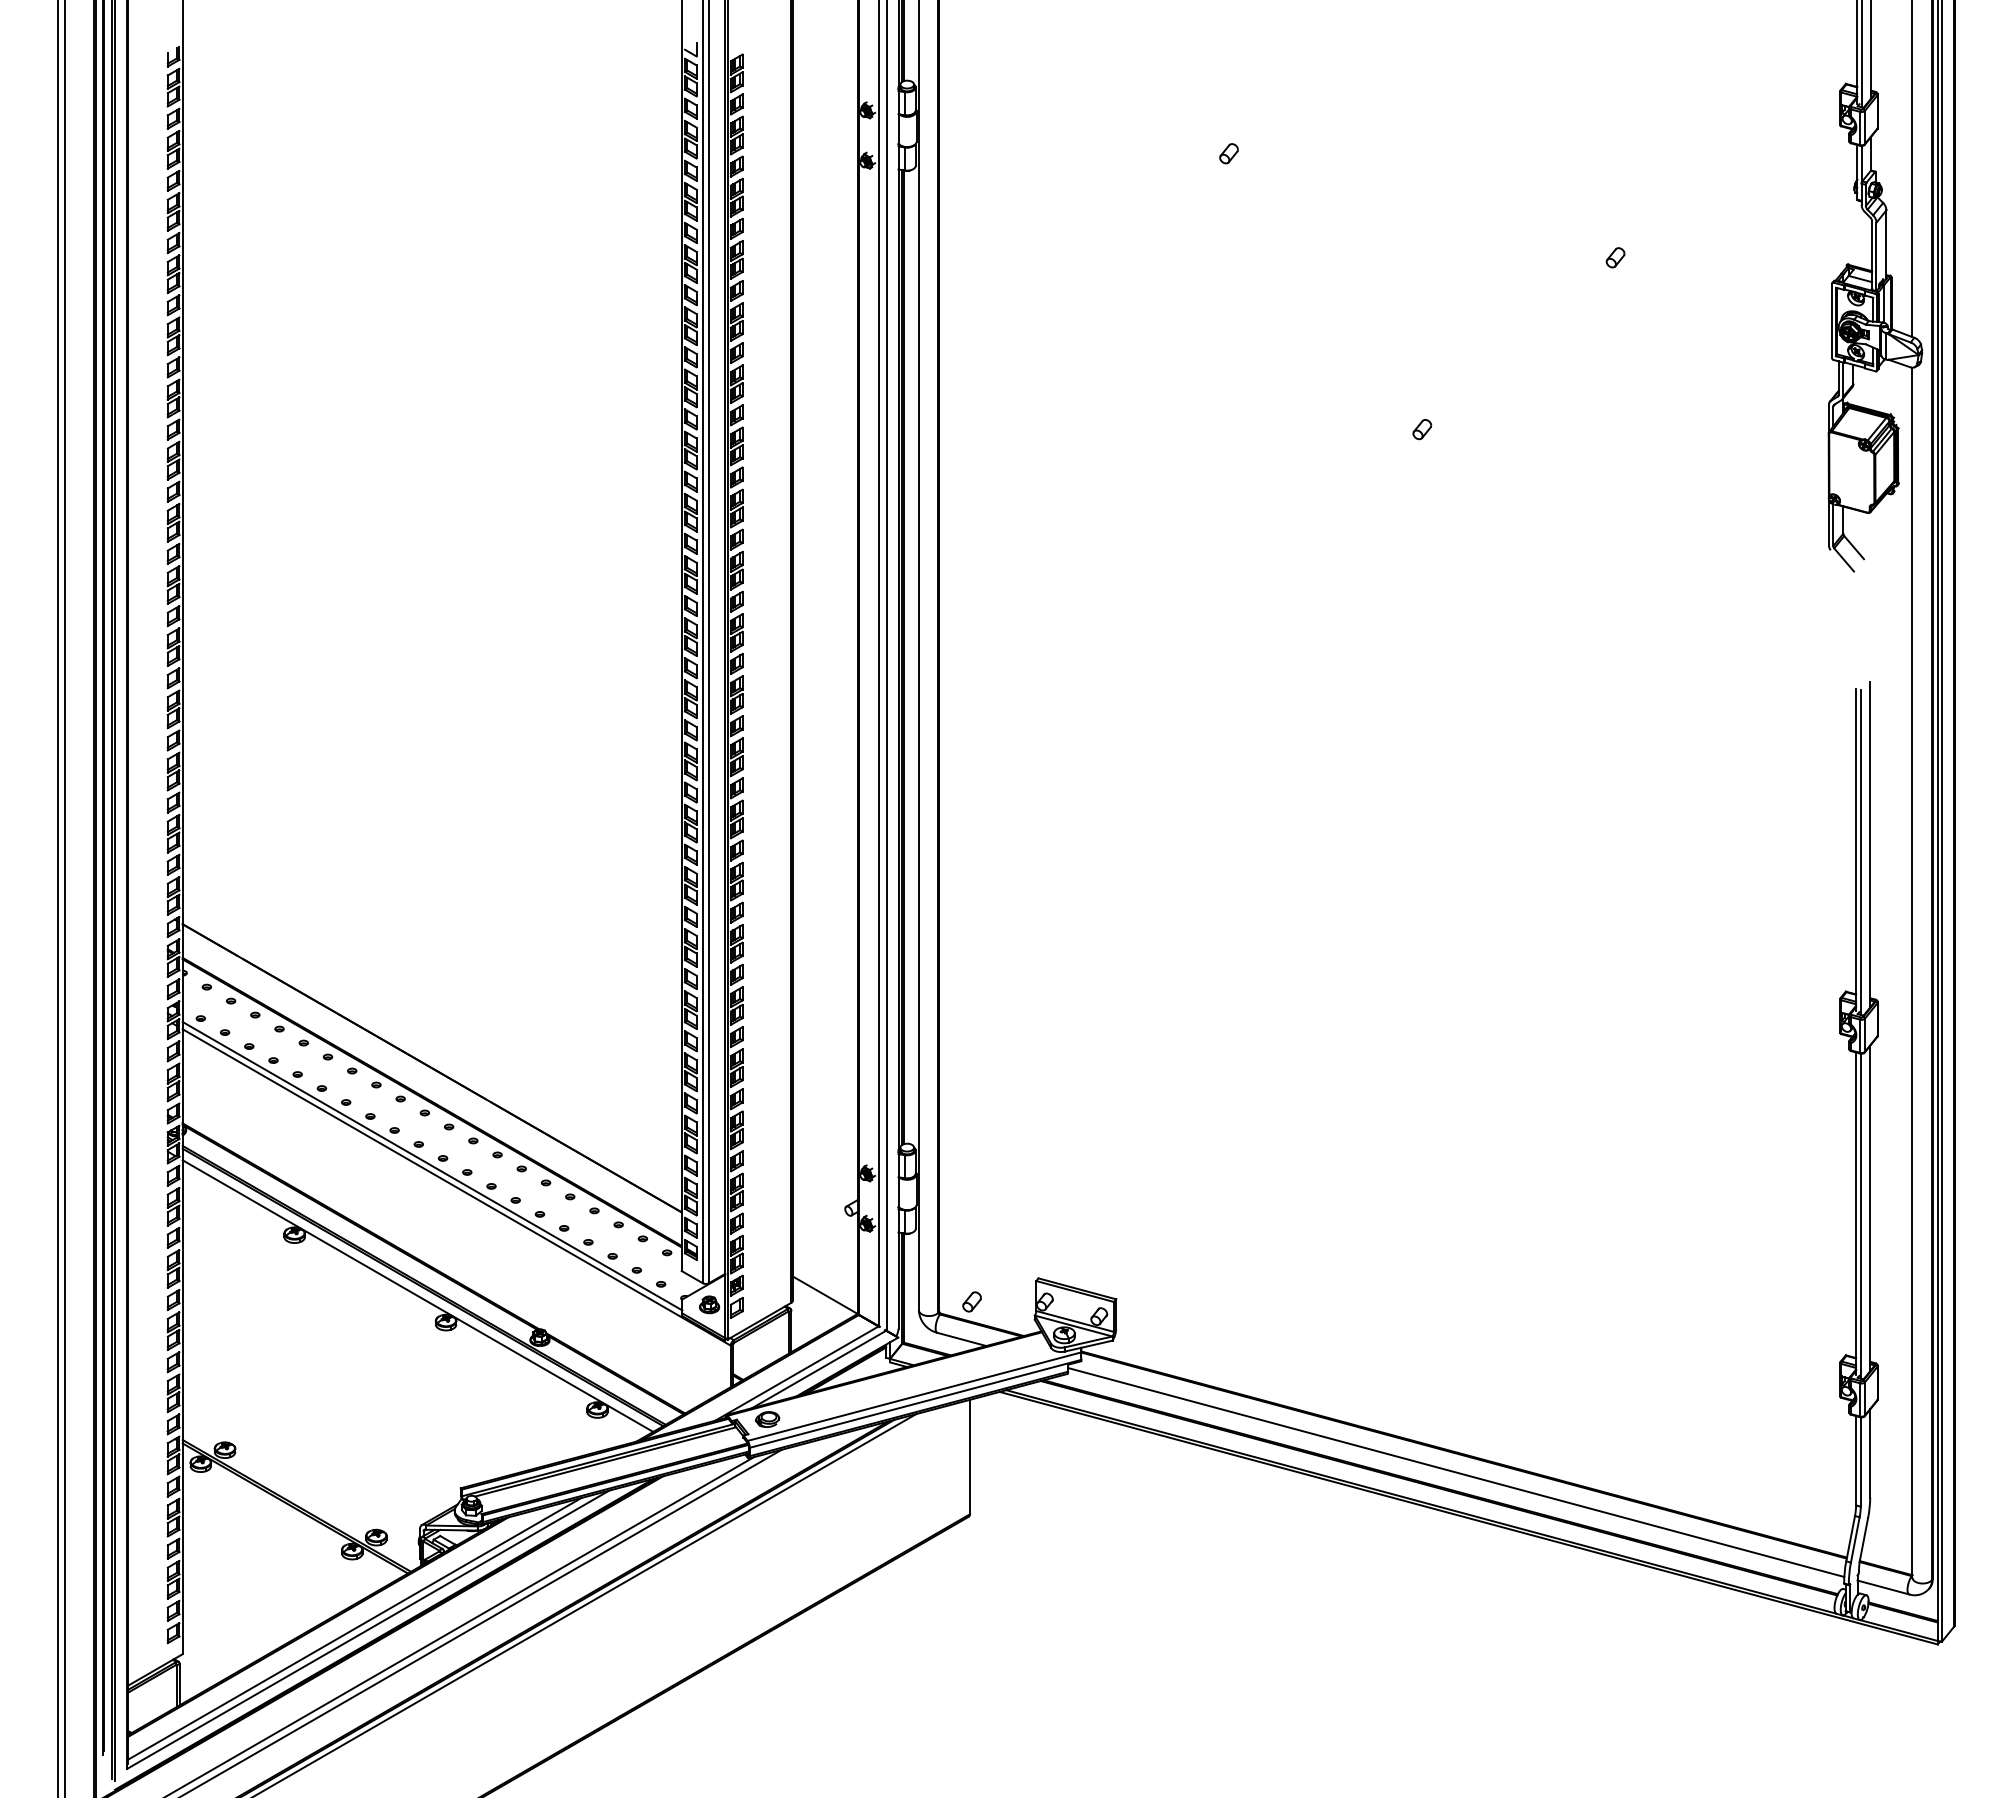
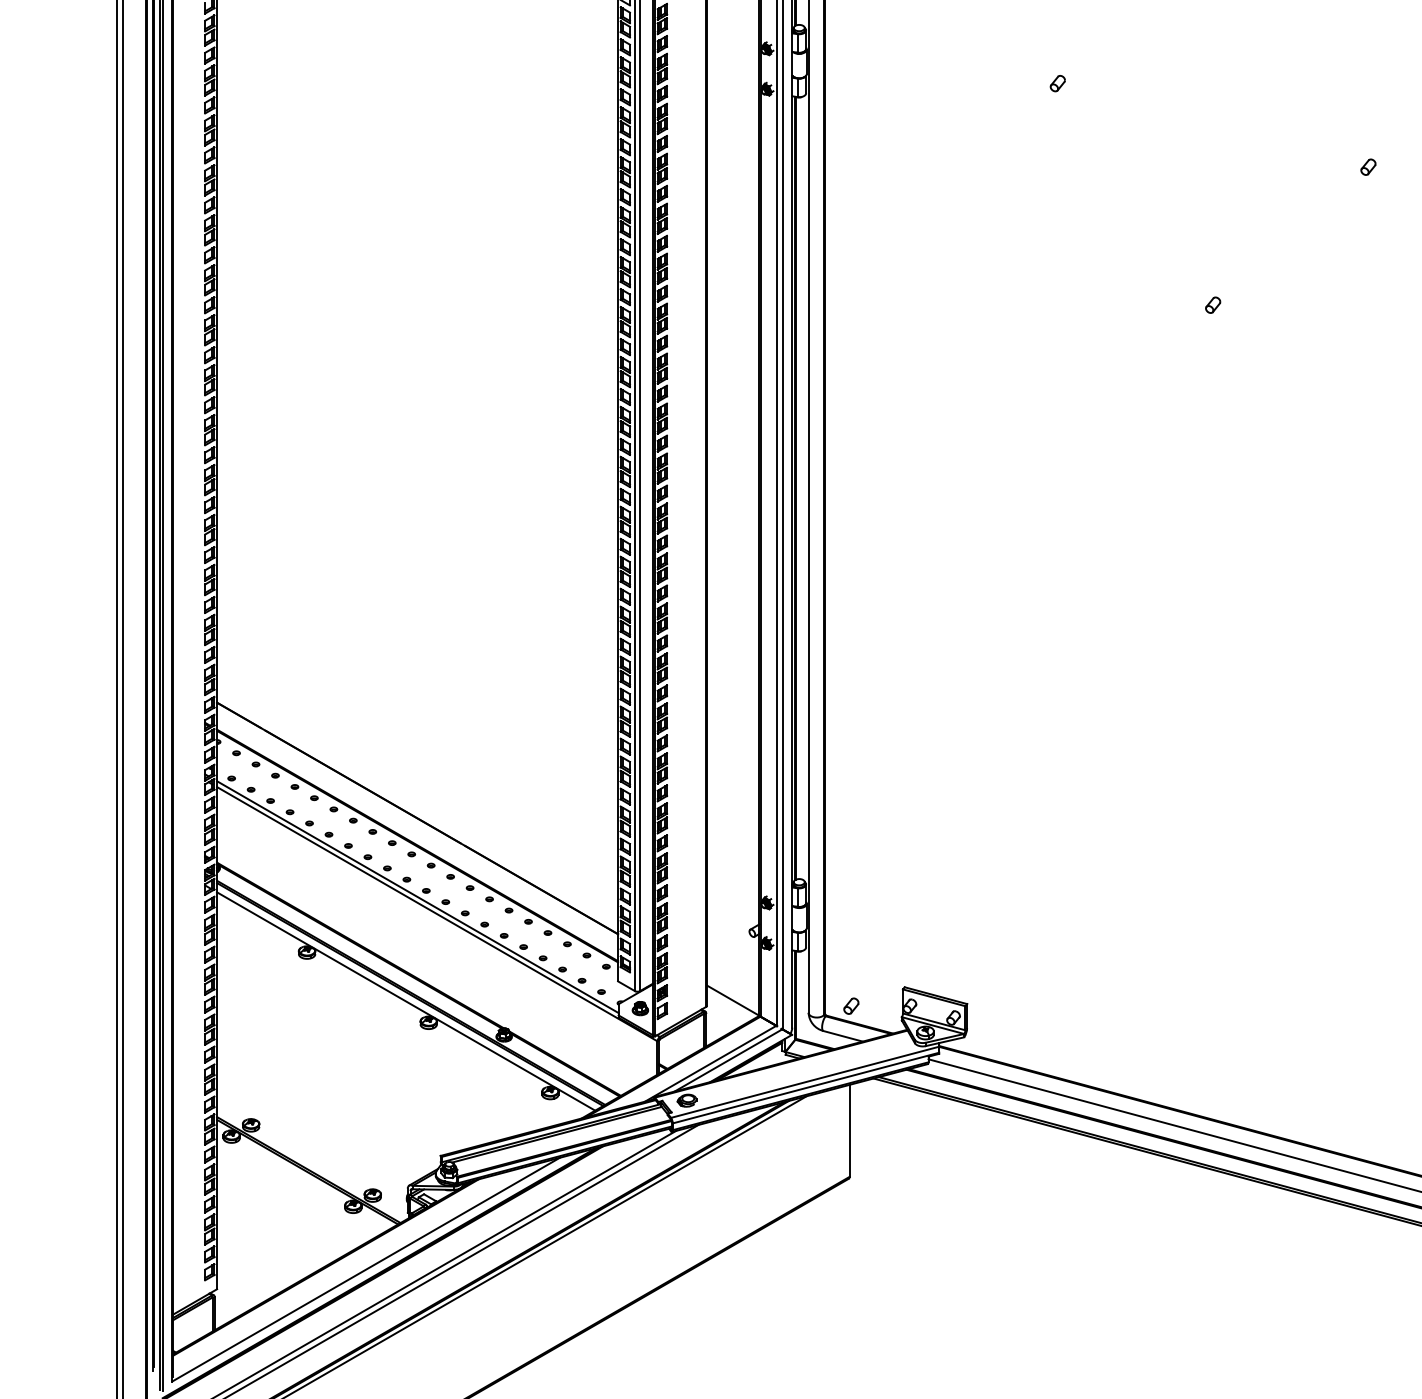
line: (354, 1628) -> (355, 1268), removed

